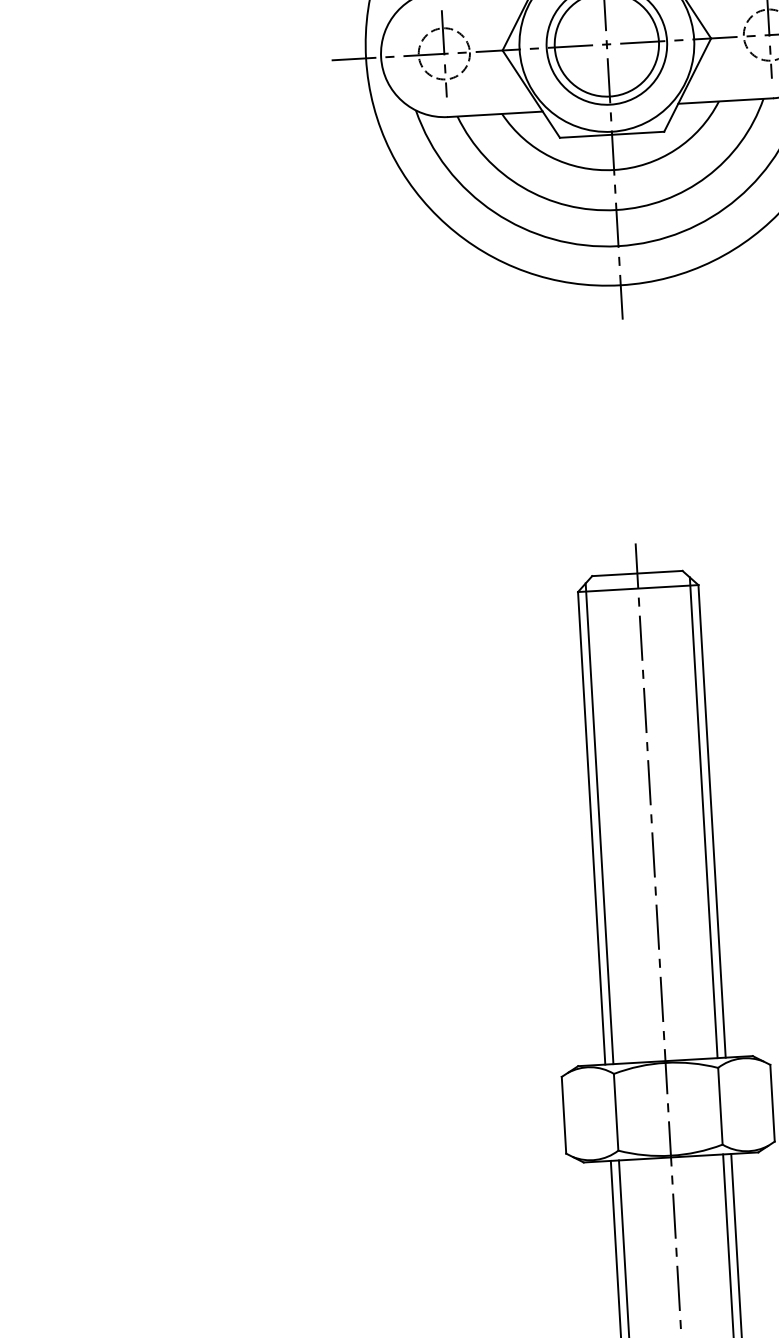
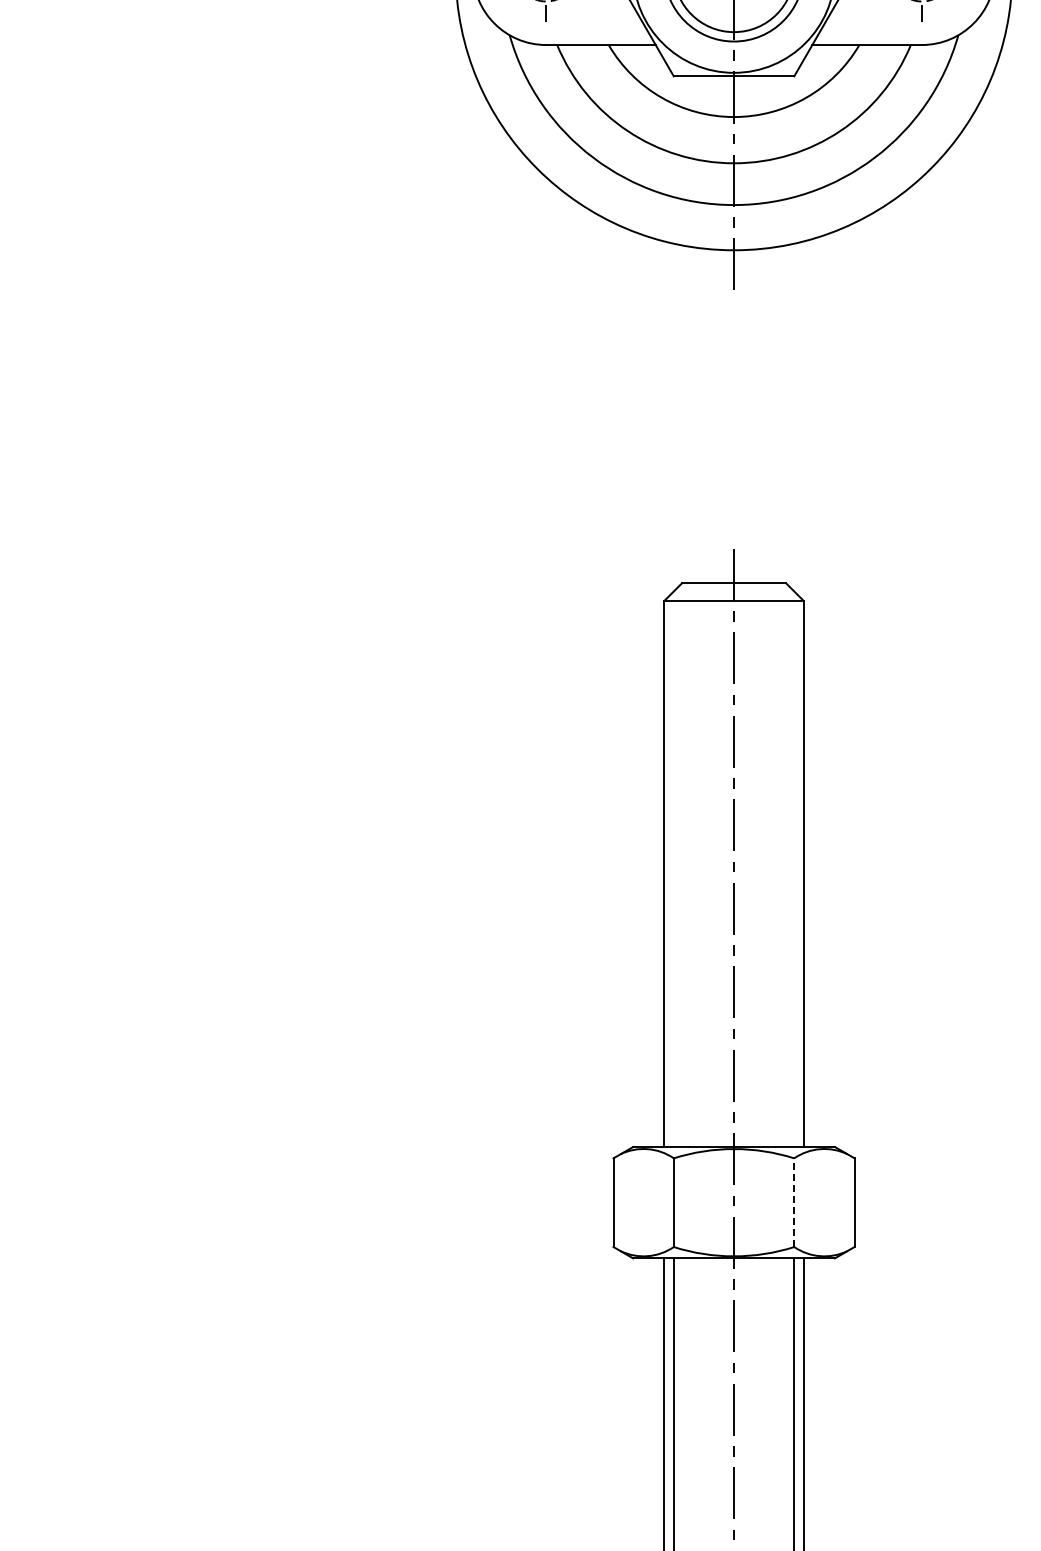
line: (703, 817) -> (794, 869), removed
line: (599, 824) -> (673, 869), removed
line: (720, 1106) -> (794, 1202), solid -> dashed

